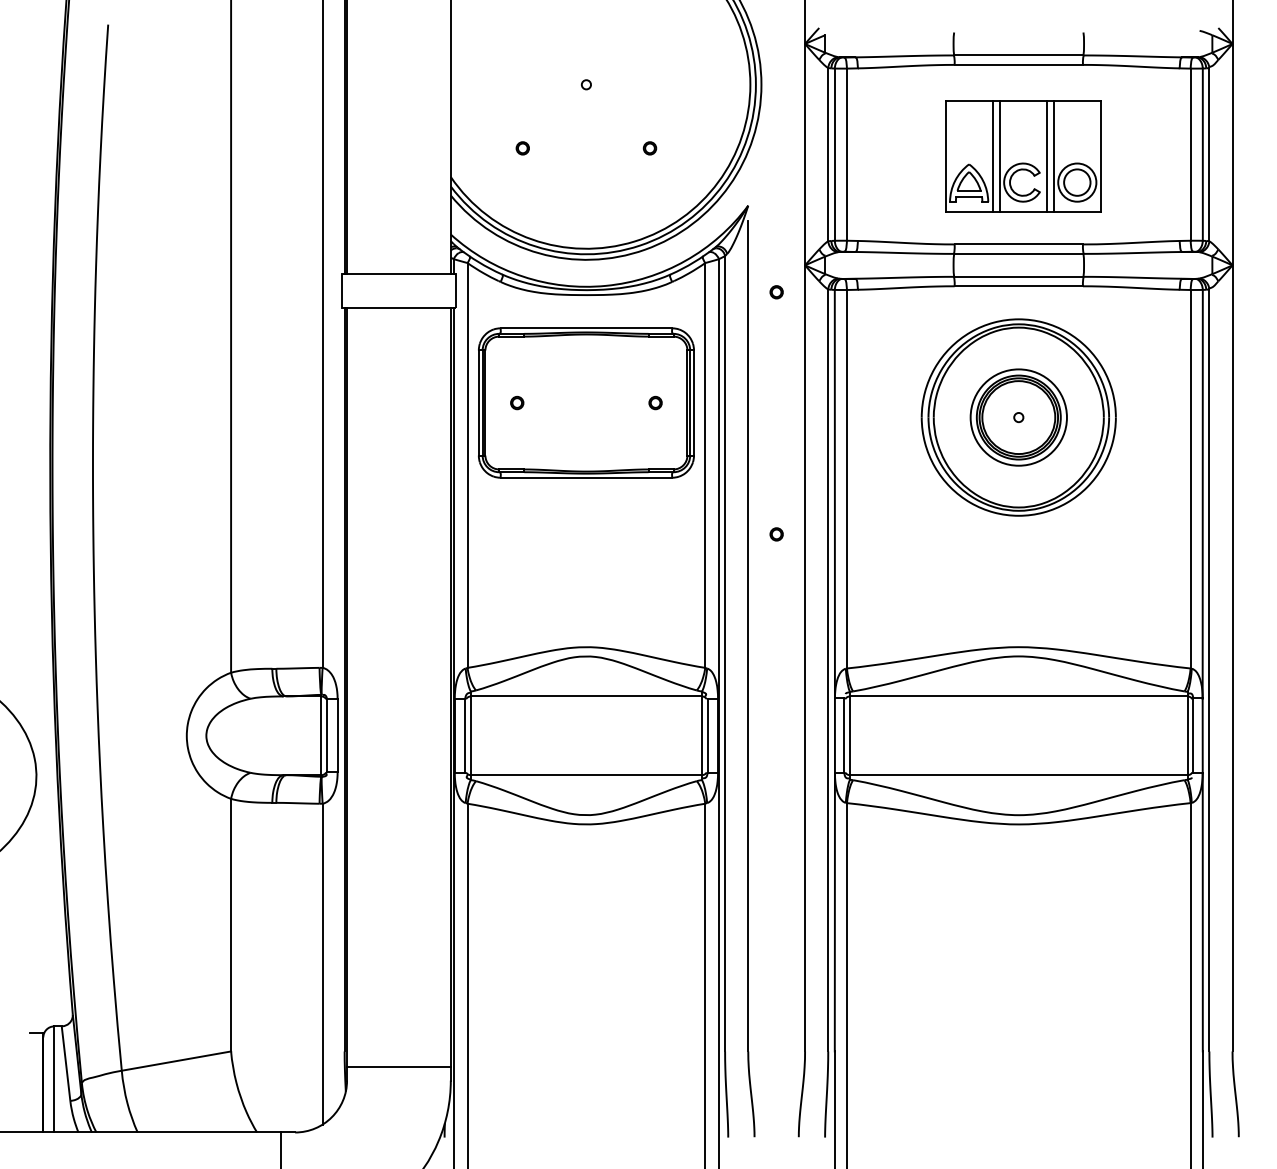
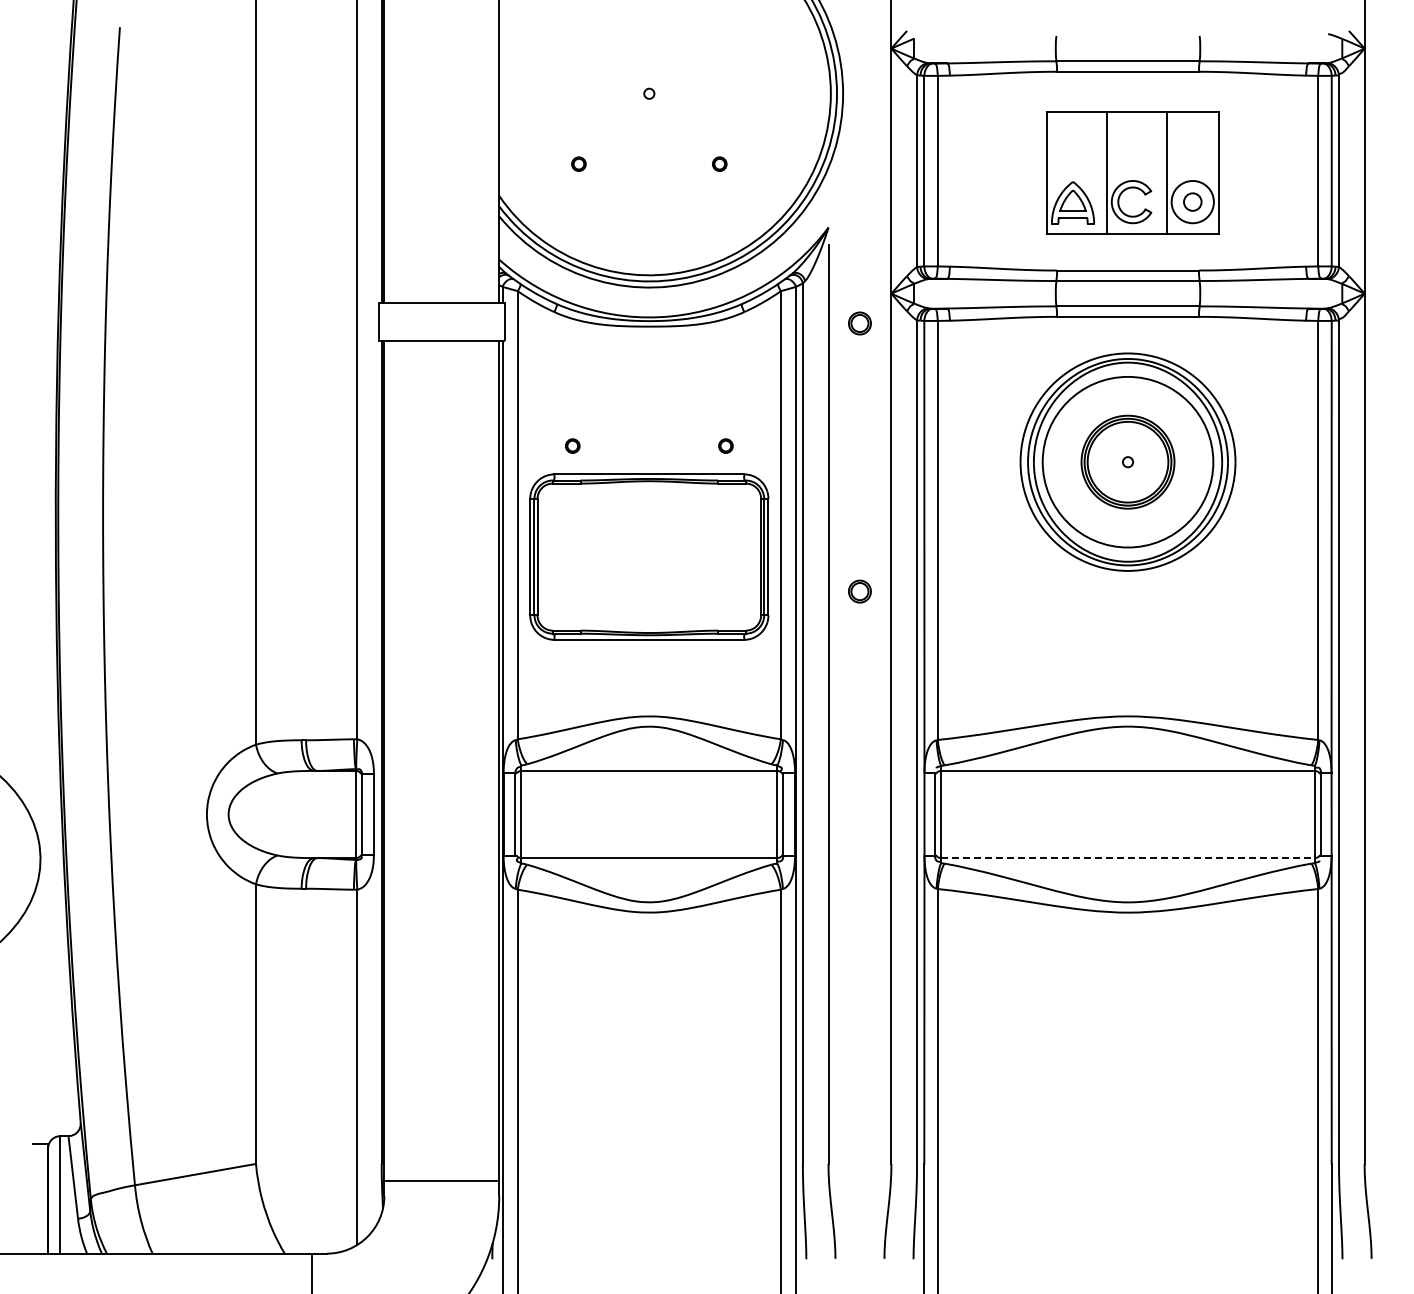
line: (992, 155) -> (1098, 172), removed
line: (1046, 155) -> (1158, 172), removed
circle: (1077, 182) -> (1192, 201), size x0.6
part: (776, 292) -> (859, 323), size x1.6
part: (586, 402) -> (649, 556), moved
circle: (1018, 416) -> (1127, 461), size x1.6
part: (776, 534) -> (859, 591), size x1.6
line: (1019, 775) -> (1128, 858), solid -> dashed

